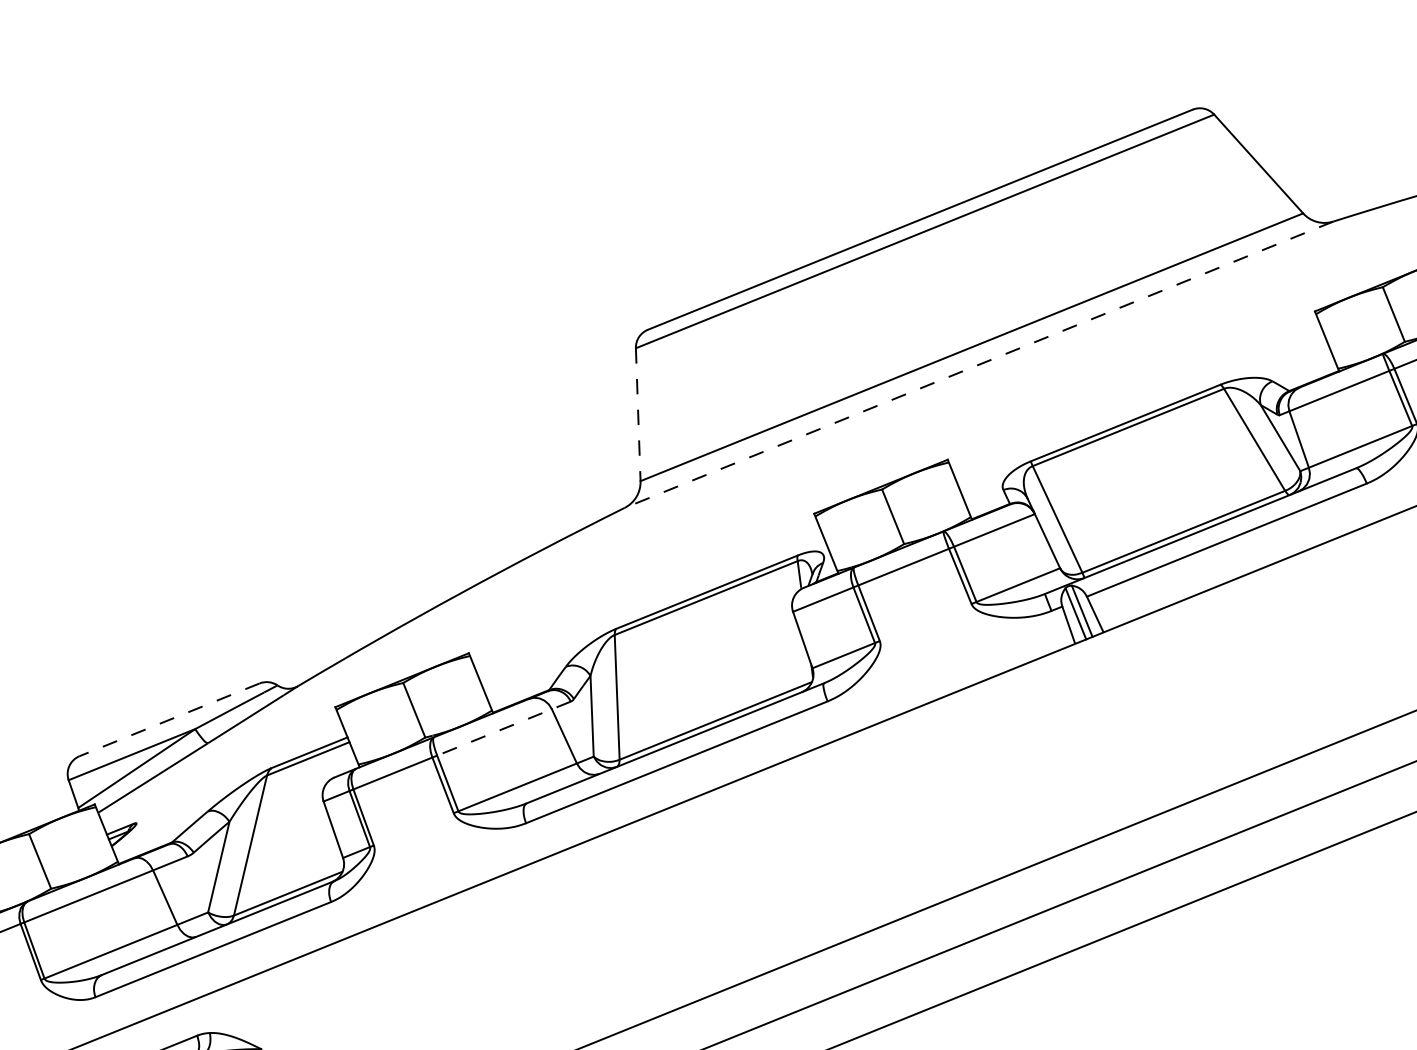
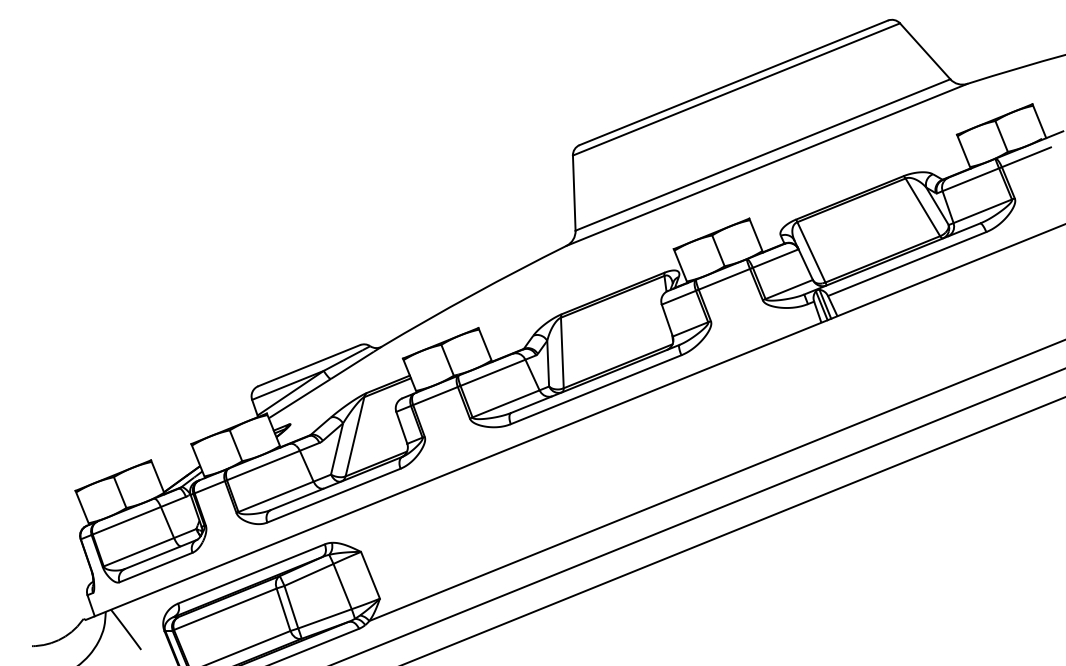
line: (978, 365) -> (766, 165), dashed -> solid
line: (638, 415) -> (574, 193), dashed -> solid
line: (170, 719) -> (309, 365), dashed -> solid
line: (504, 728) -> (498, 370), dashed -> solid

